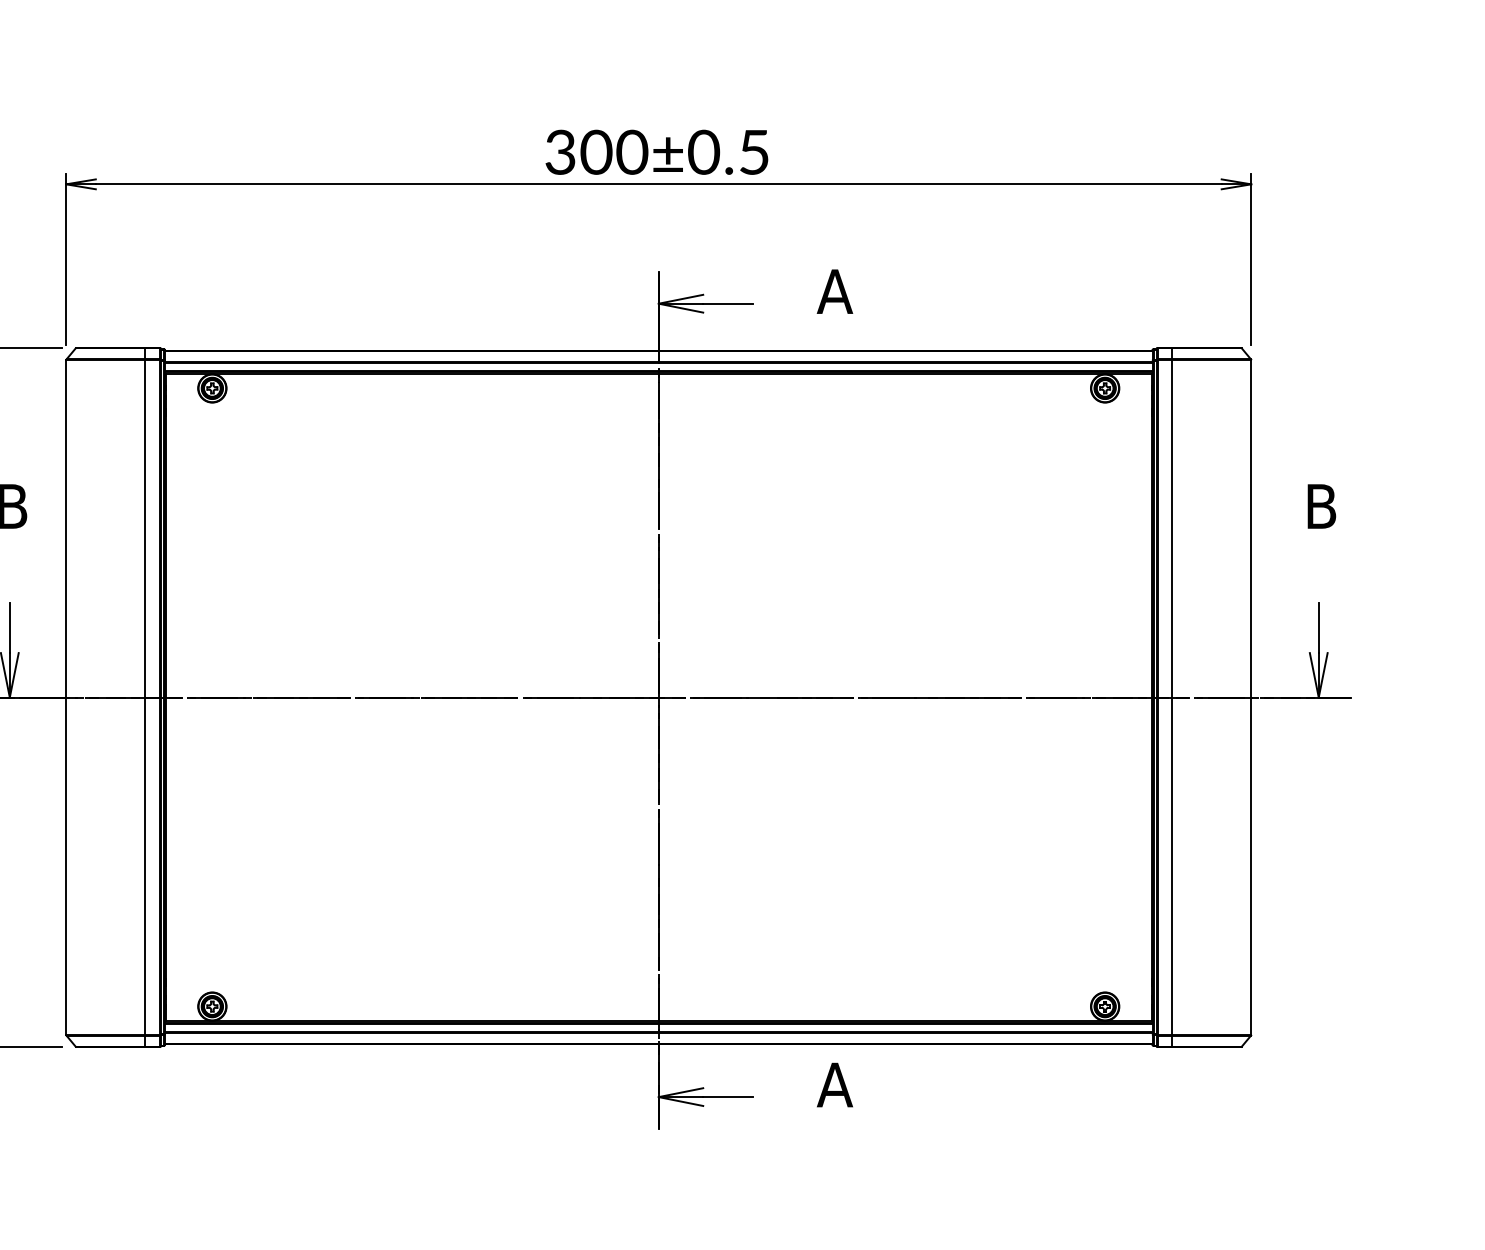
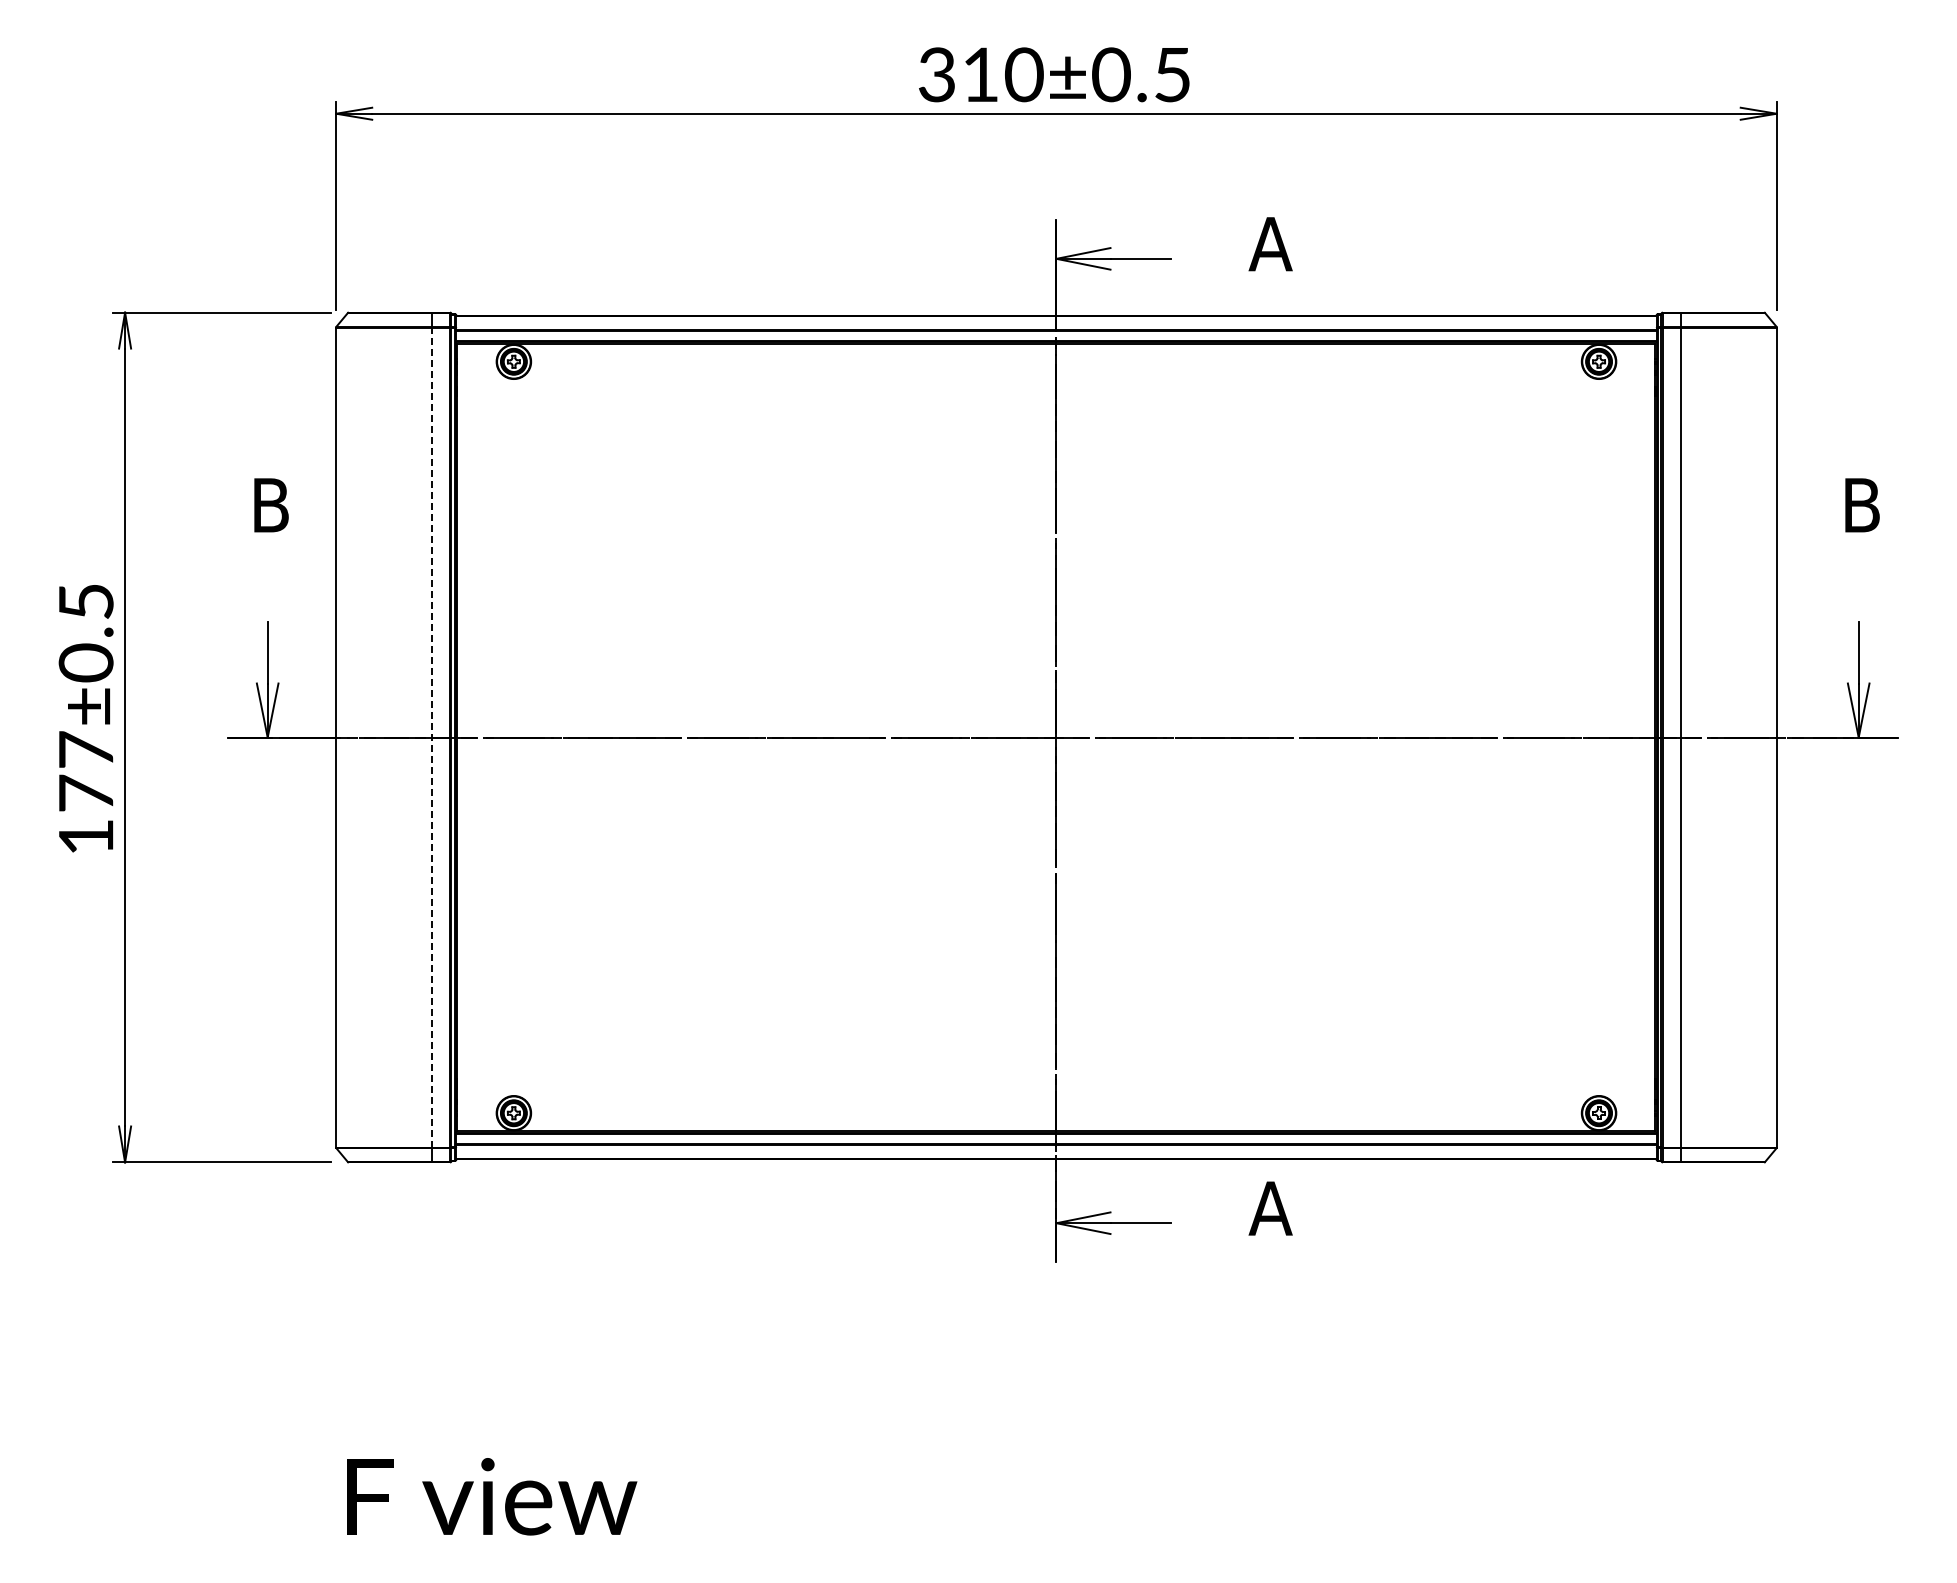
text: (596, 152) -> (980, 74), 300±0.5 -> 310±0.5
line: (145, 697) -> (432, 737), solid -> dashed

